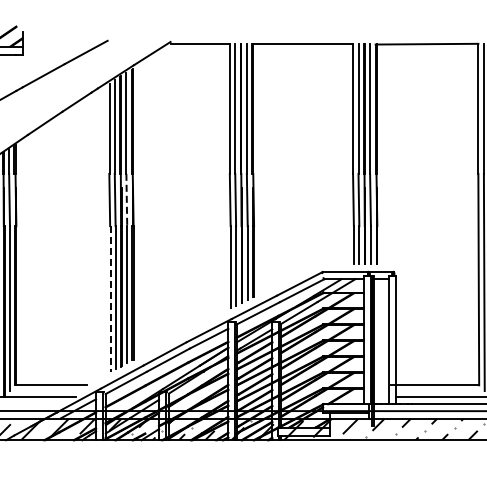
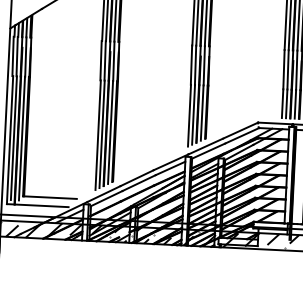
line: (126, 200) -> (113, 61), dashed -> solid
line: (110, 299) -> (97, 135), dashed -> solid

